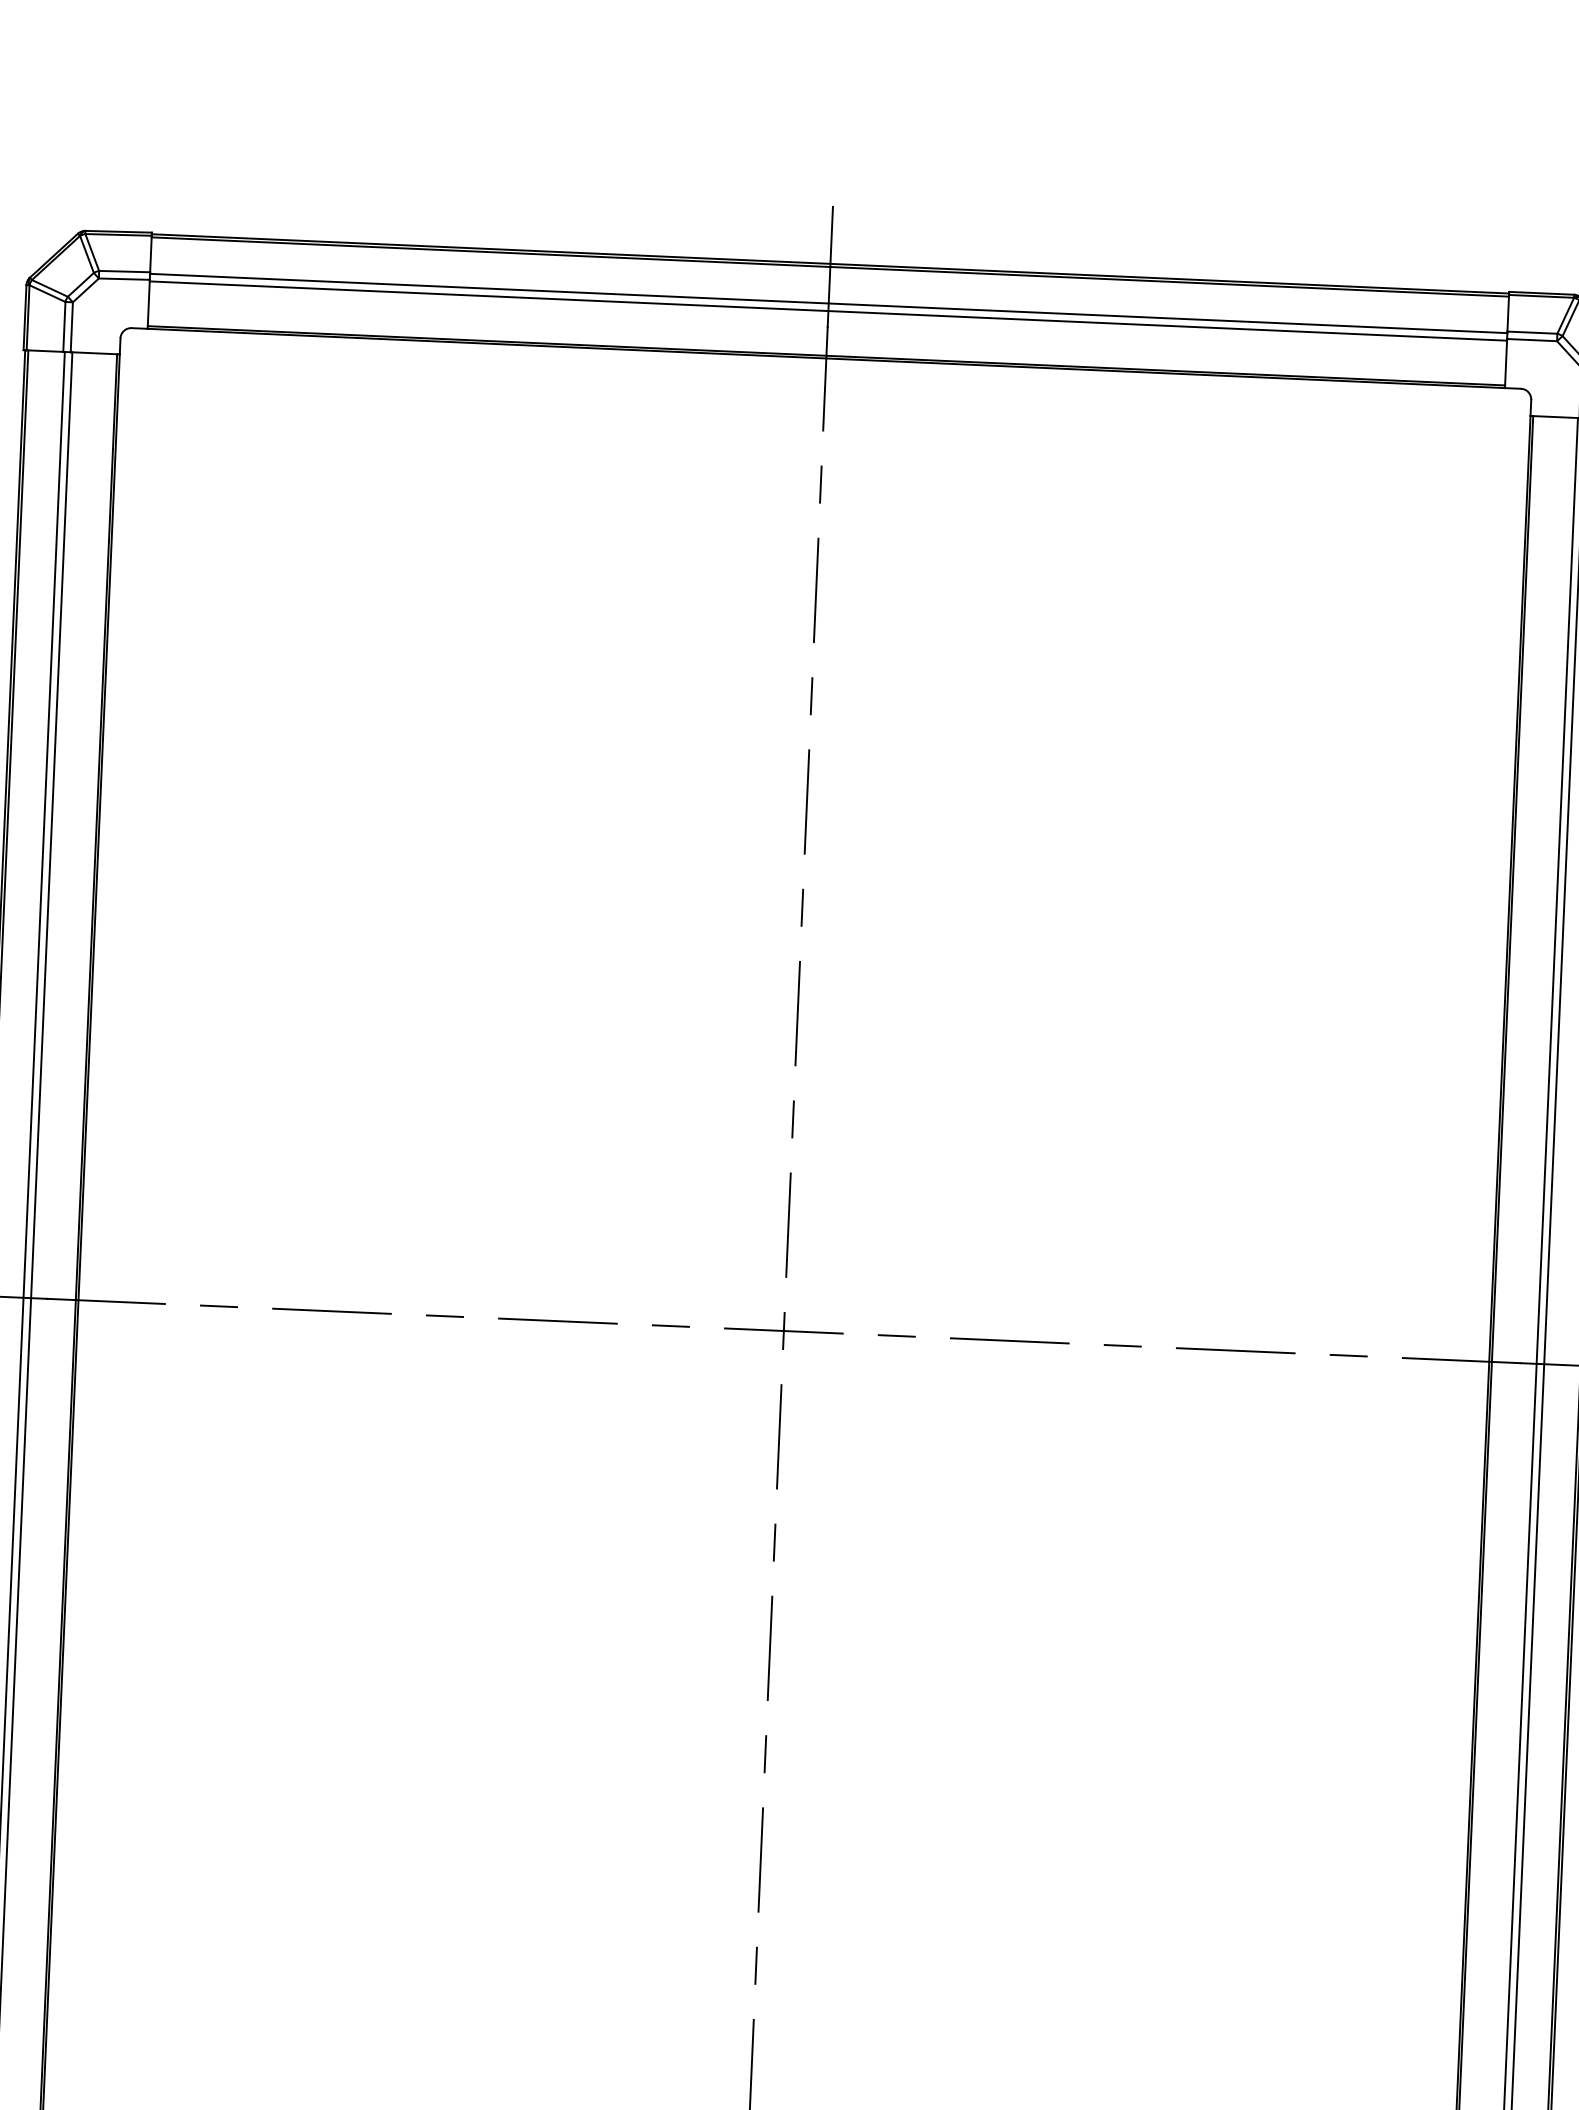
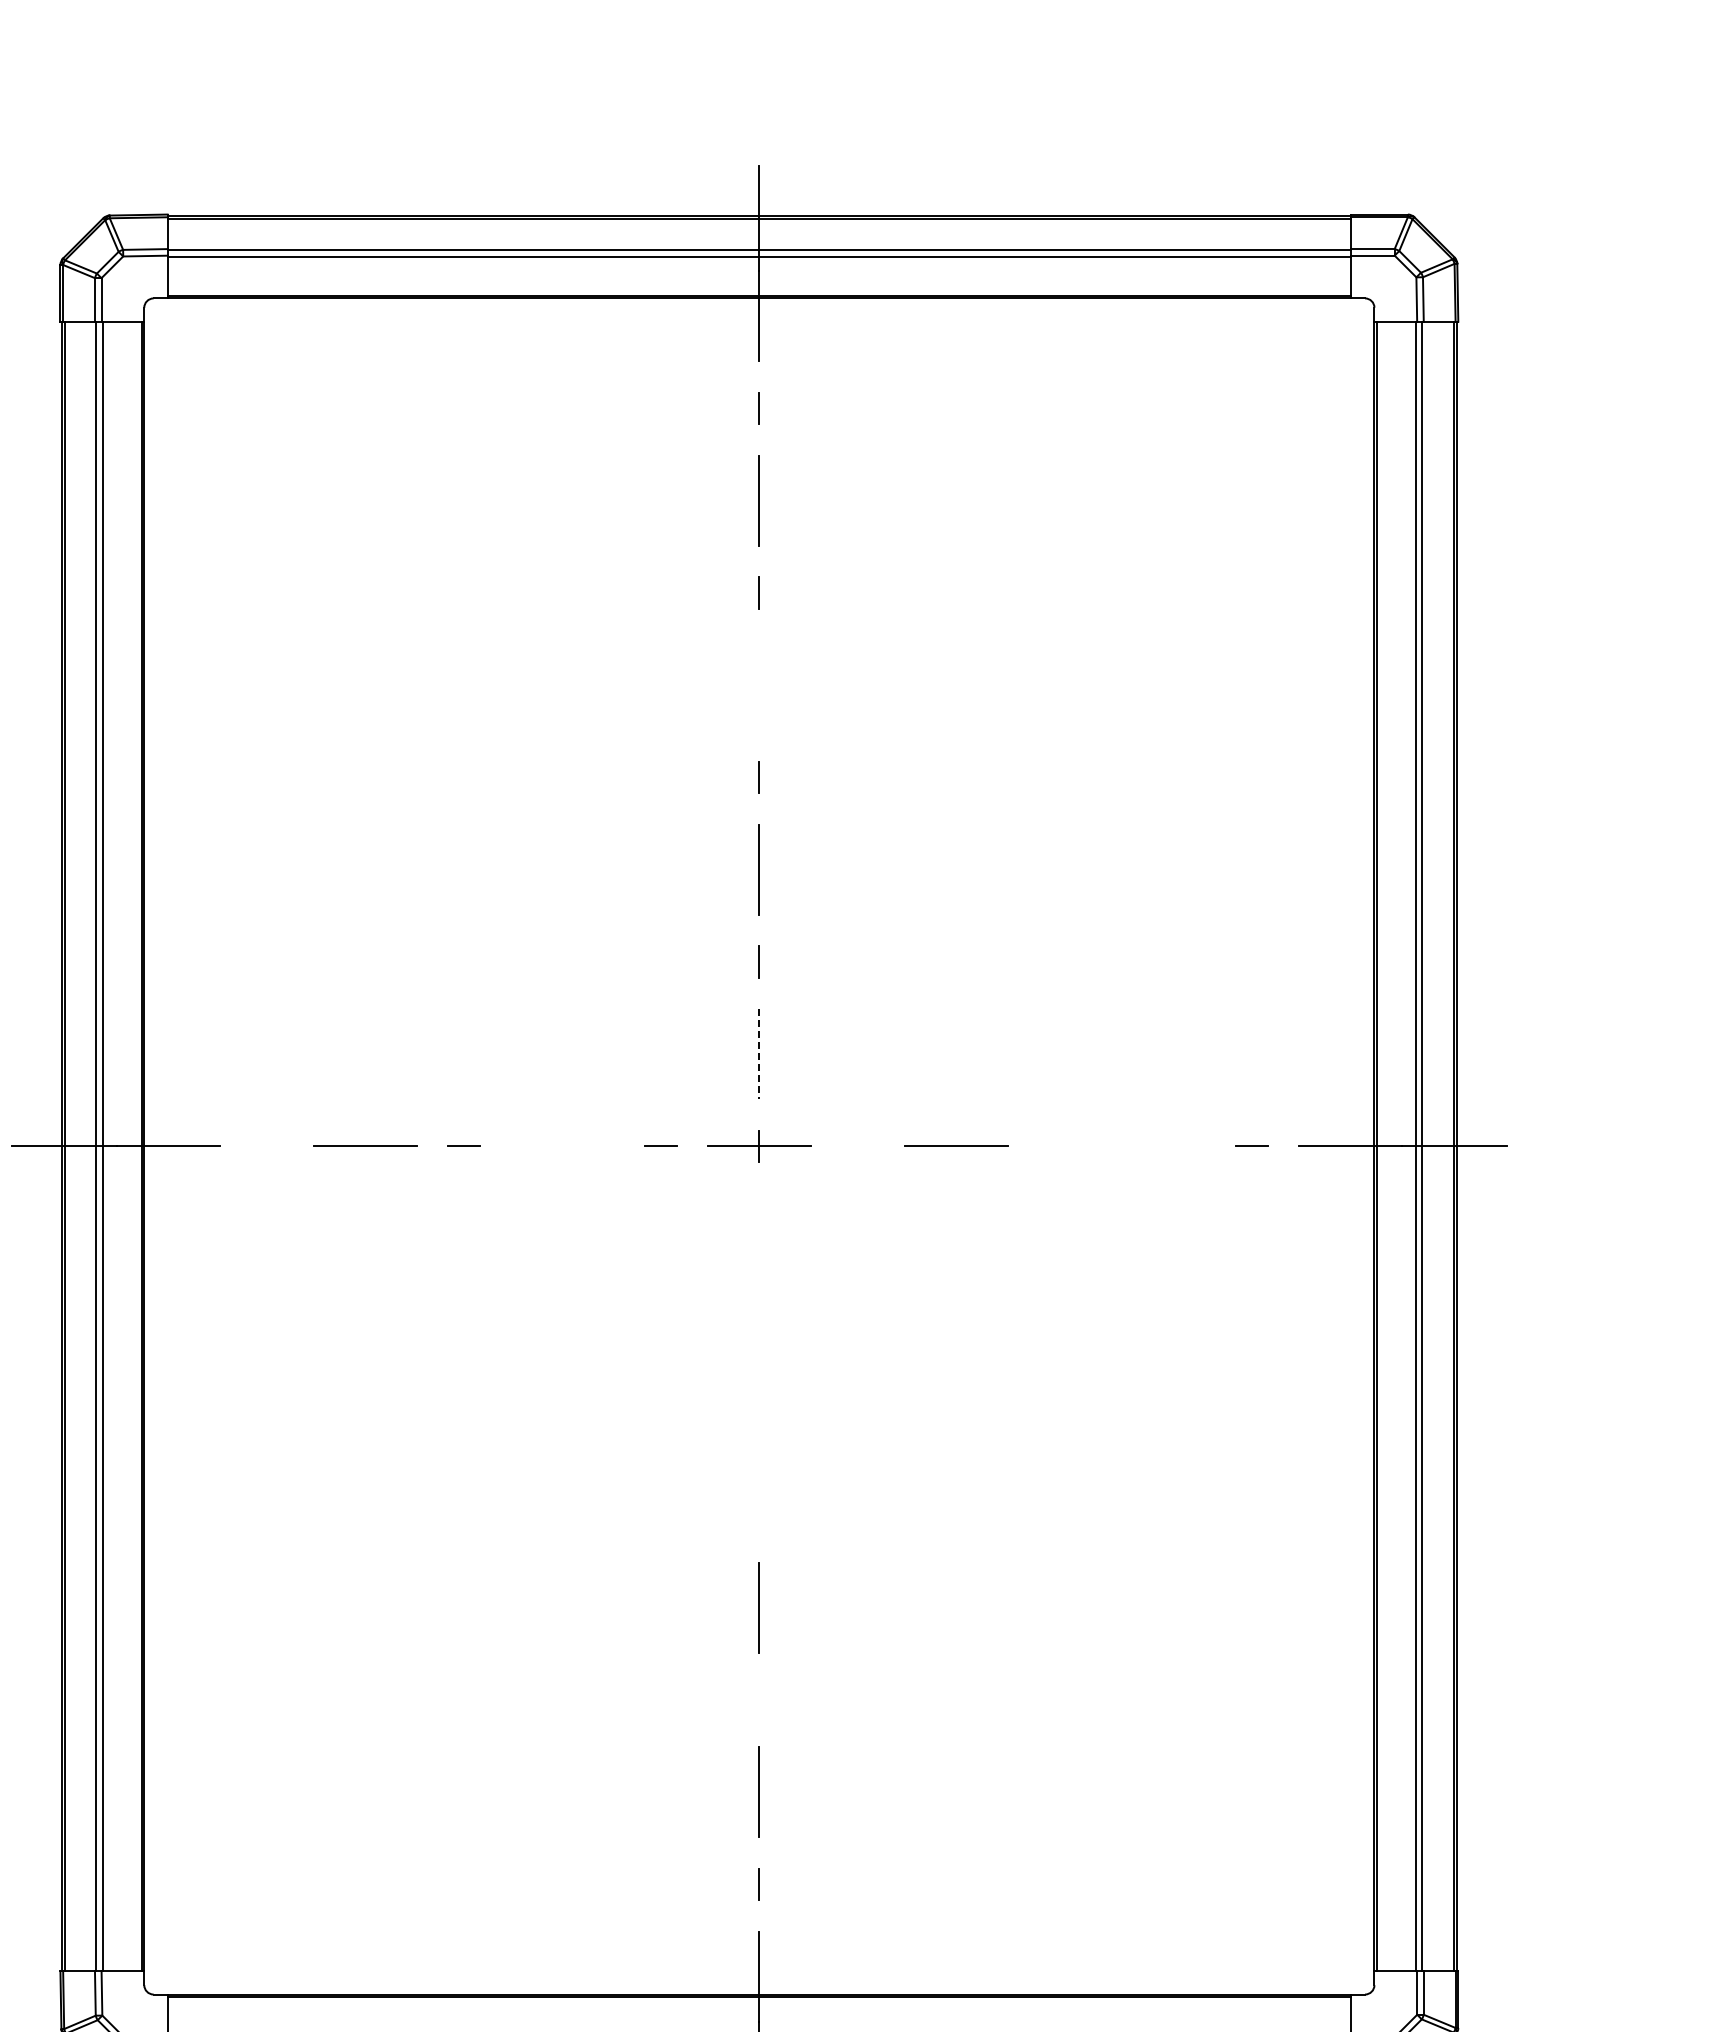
line: (807, 802) -> (759, 685), removed
line: (788, 1225) -> (759, 1054), solid -> dashed
line: (218, 1306) -> (266, 1146), removed
line: (558, 1321) -> (562, 1146), removed
line: (896, 1335) -> (857, 1146), removed
line: (1122, 1345) -> (1054, 1146), removed
line: (1235, 1350) -> (1153, 1146), removed
line: (778, 1436) -> (758, 1238), removed
line: (774, 1542) -> (759, 1330), removed
line: (770, 1648) -> (759, 1423), removed
line: (765, 1754) -> (759, 1515), removed
line: (755, 1965) -> (758, 1699), removed

